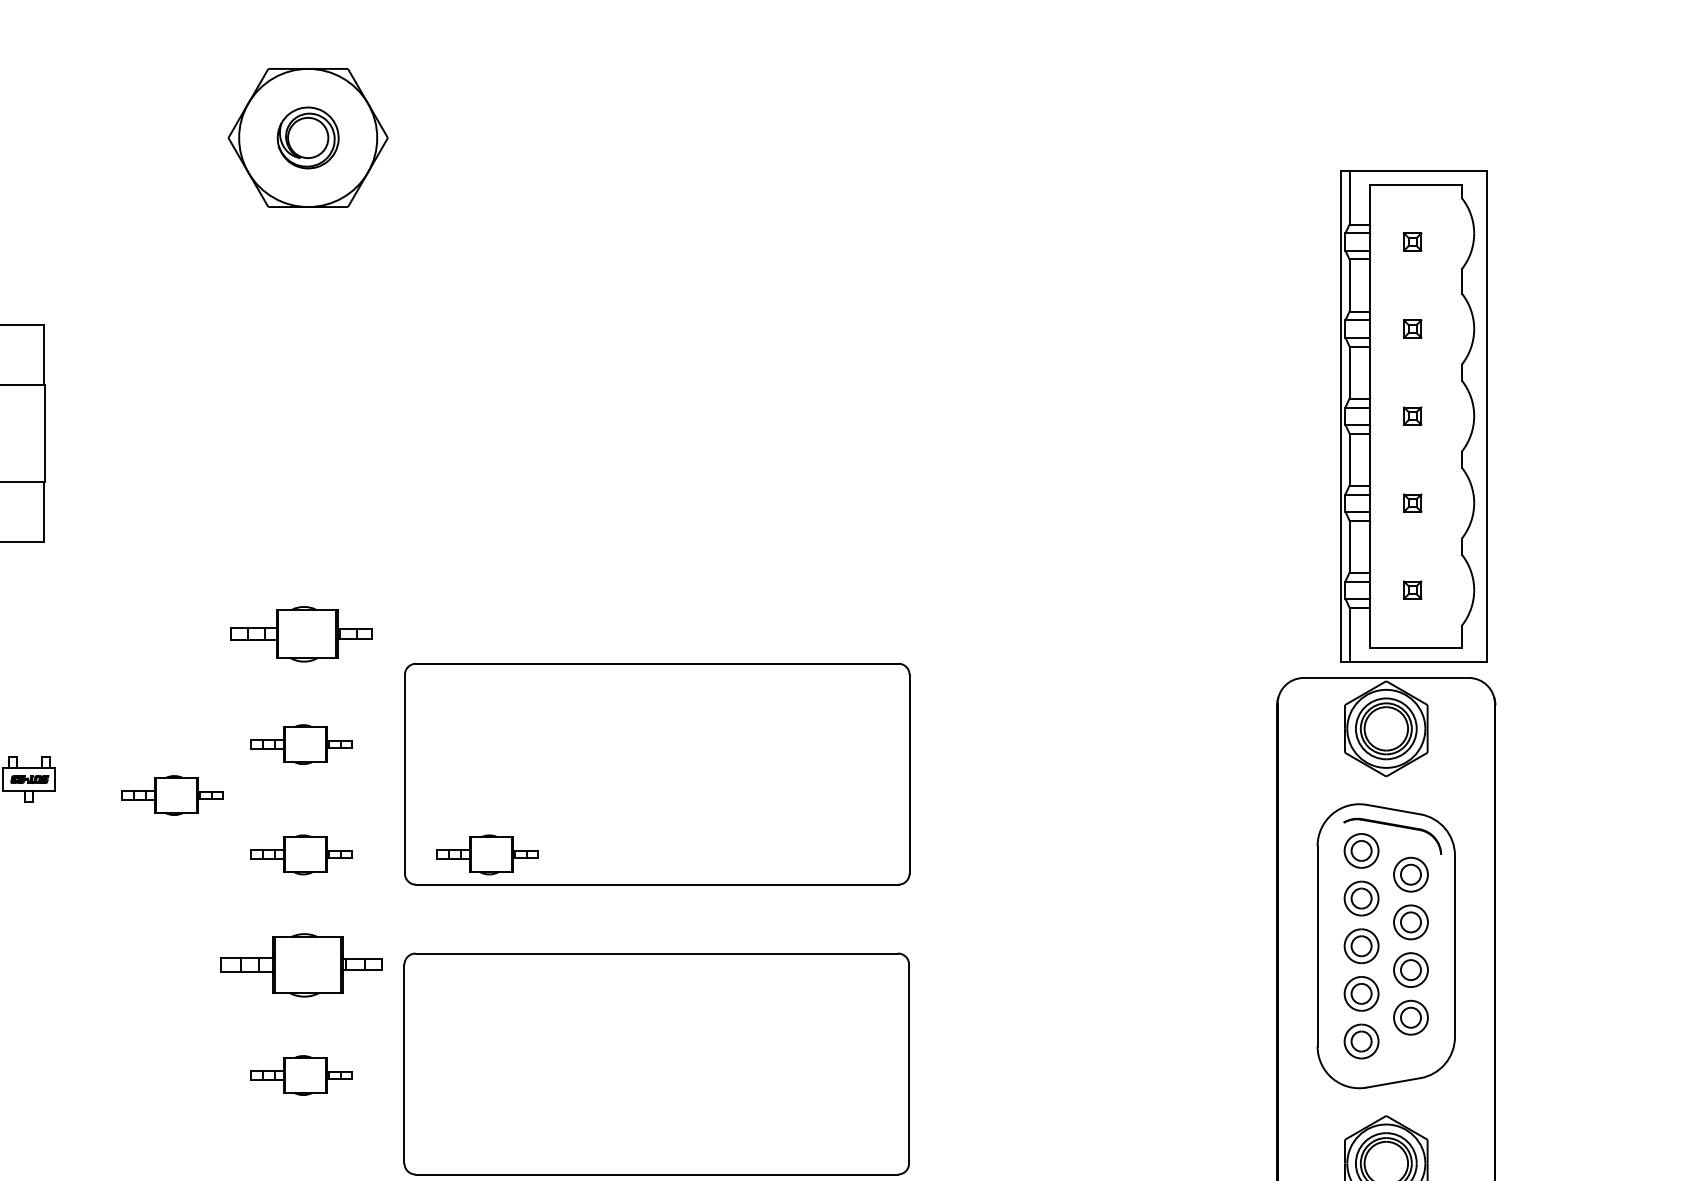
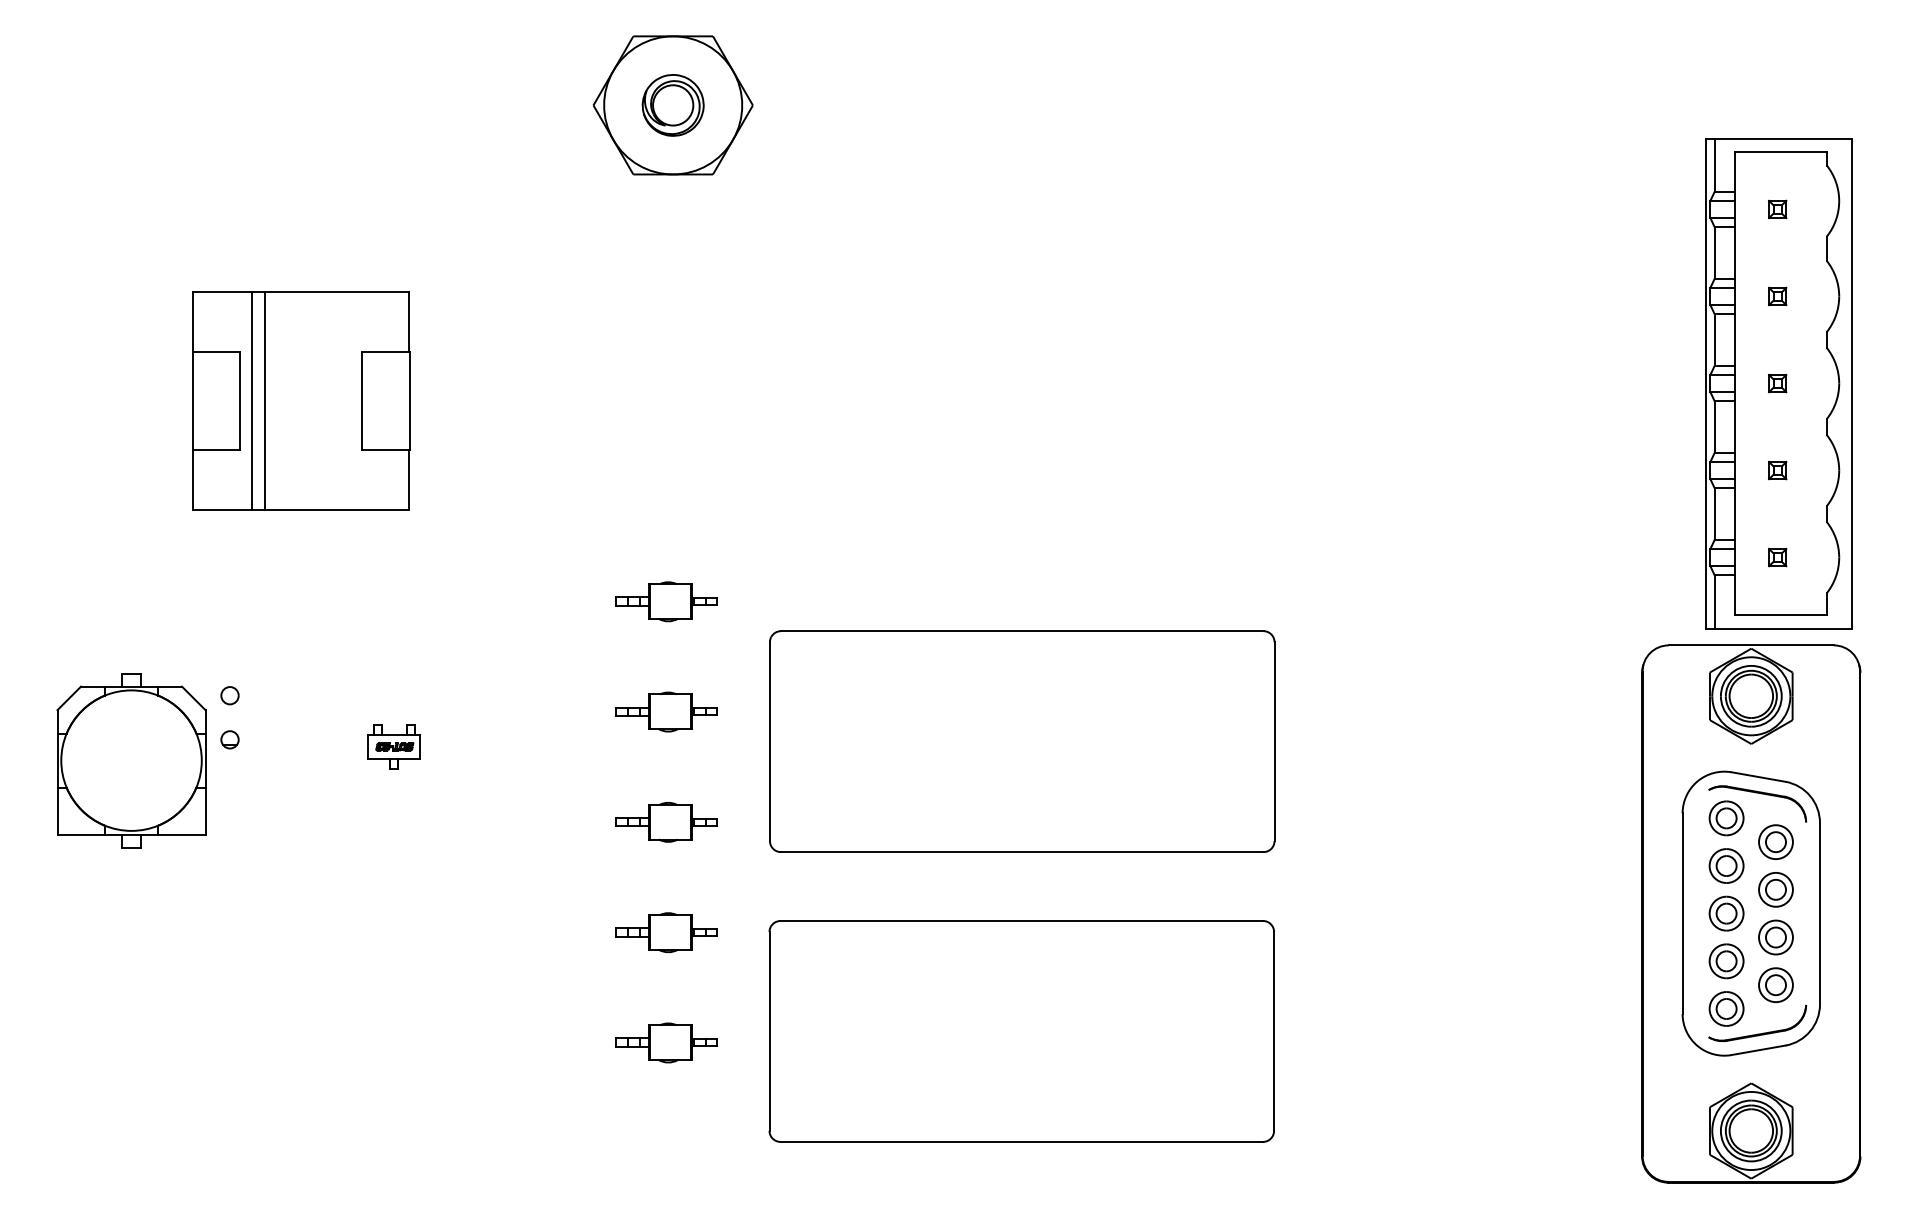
part: (301, 634) -> (666, 601), size x0.71
part: (172, 795) -> (537, 762), removed
part: (487, 855) -> (852, 822), removed
part: (301, 965) -> (666, 932), size x0.62
part: (1392, 1066) -> (1757, 1033), added

